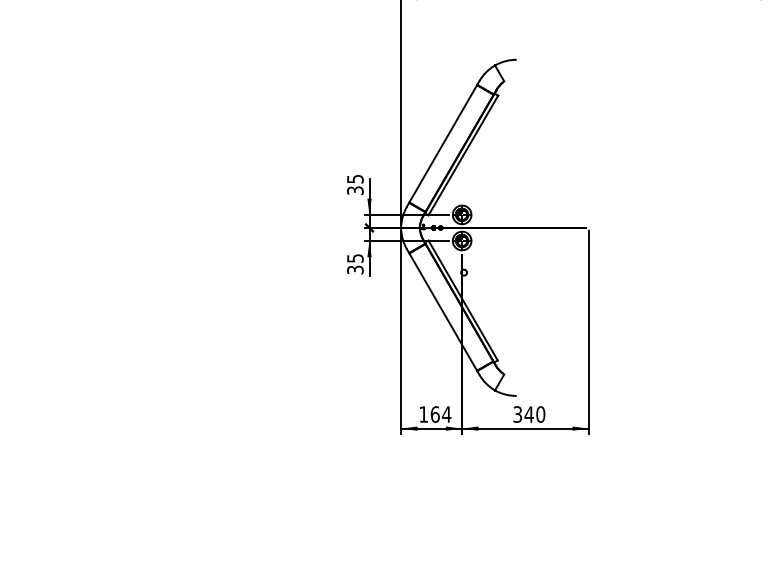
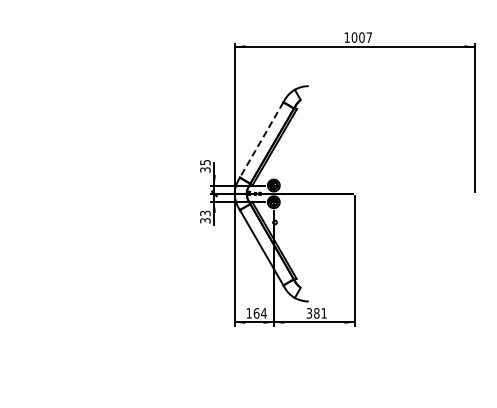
line: (442, 144) -> (261, 140), solid -> dashed
text: (353, 257) -> (204, 212), 35 -> 33
text: (535, 414) -> (320, 313), 340 -> 381

